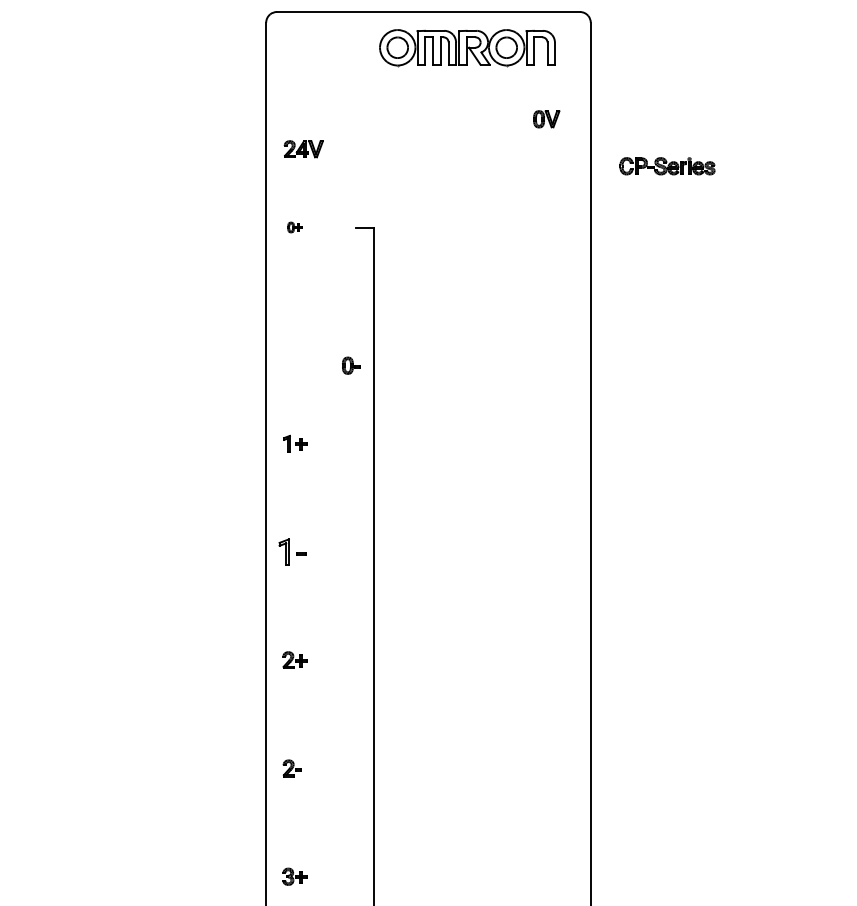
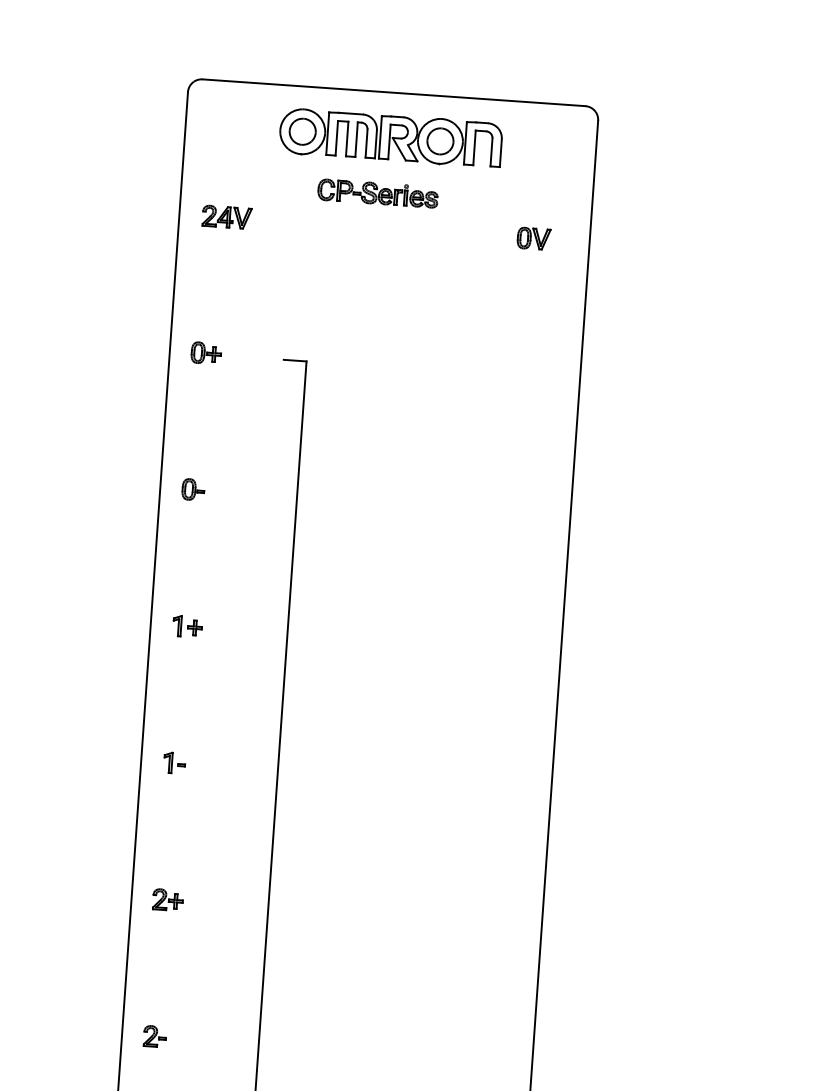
part: (467, 48) -> (390, 138), moved
part: (303, 149) -> (226, 217), moved
part: (667, 166) -> (378, 193), moved
part: (294, 227) -> (205, 353), size x1.67
part: (351, 365) -> (193, 489), moved
part: (292, 551) -> (174, 762), size x0.62

